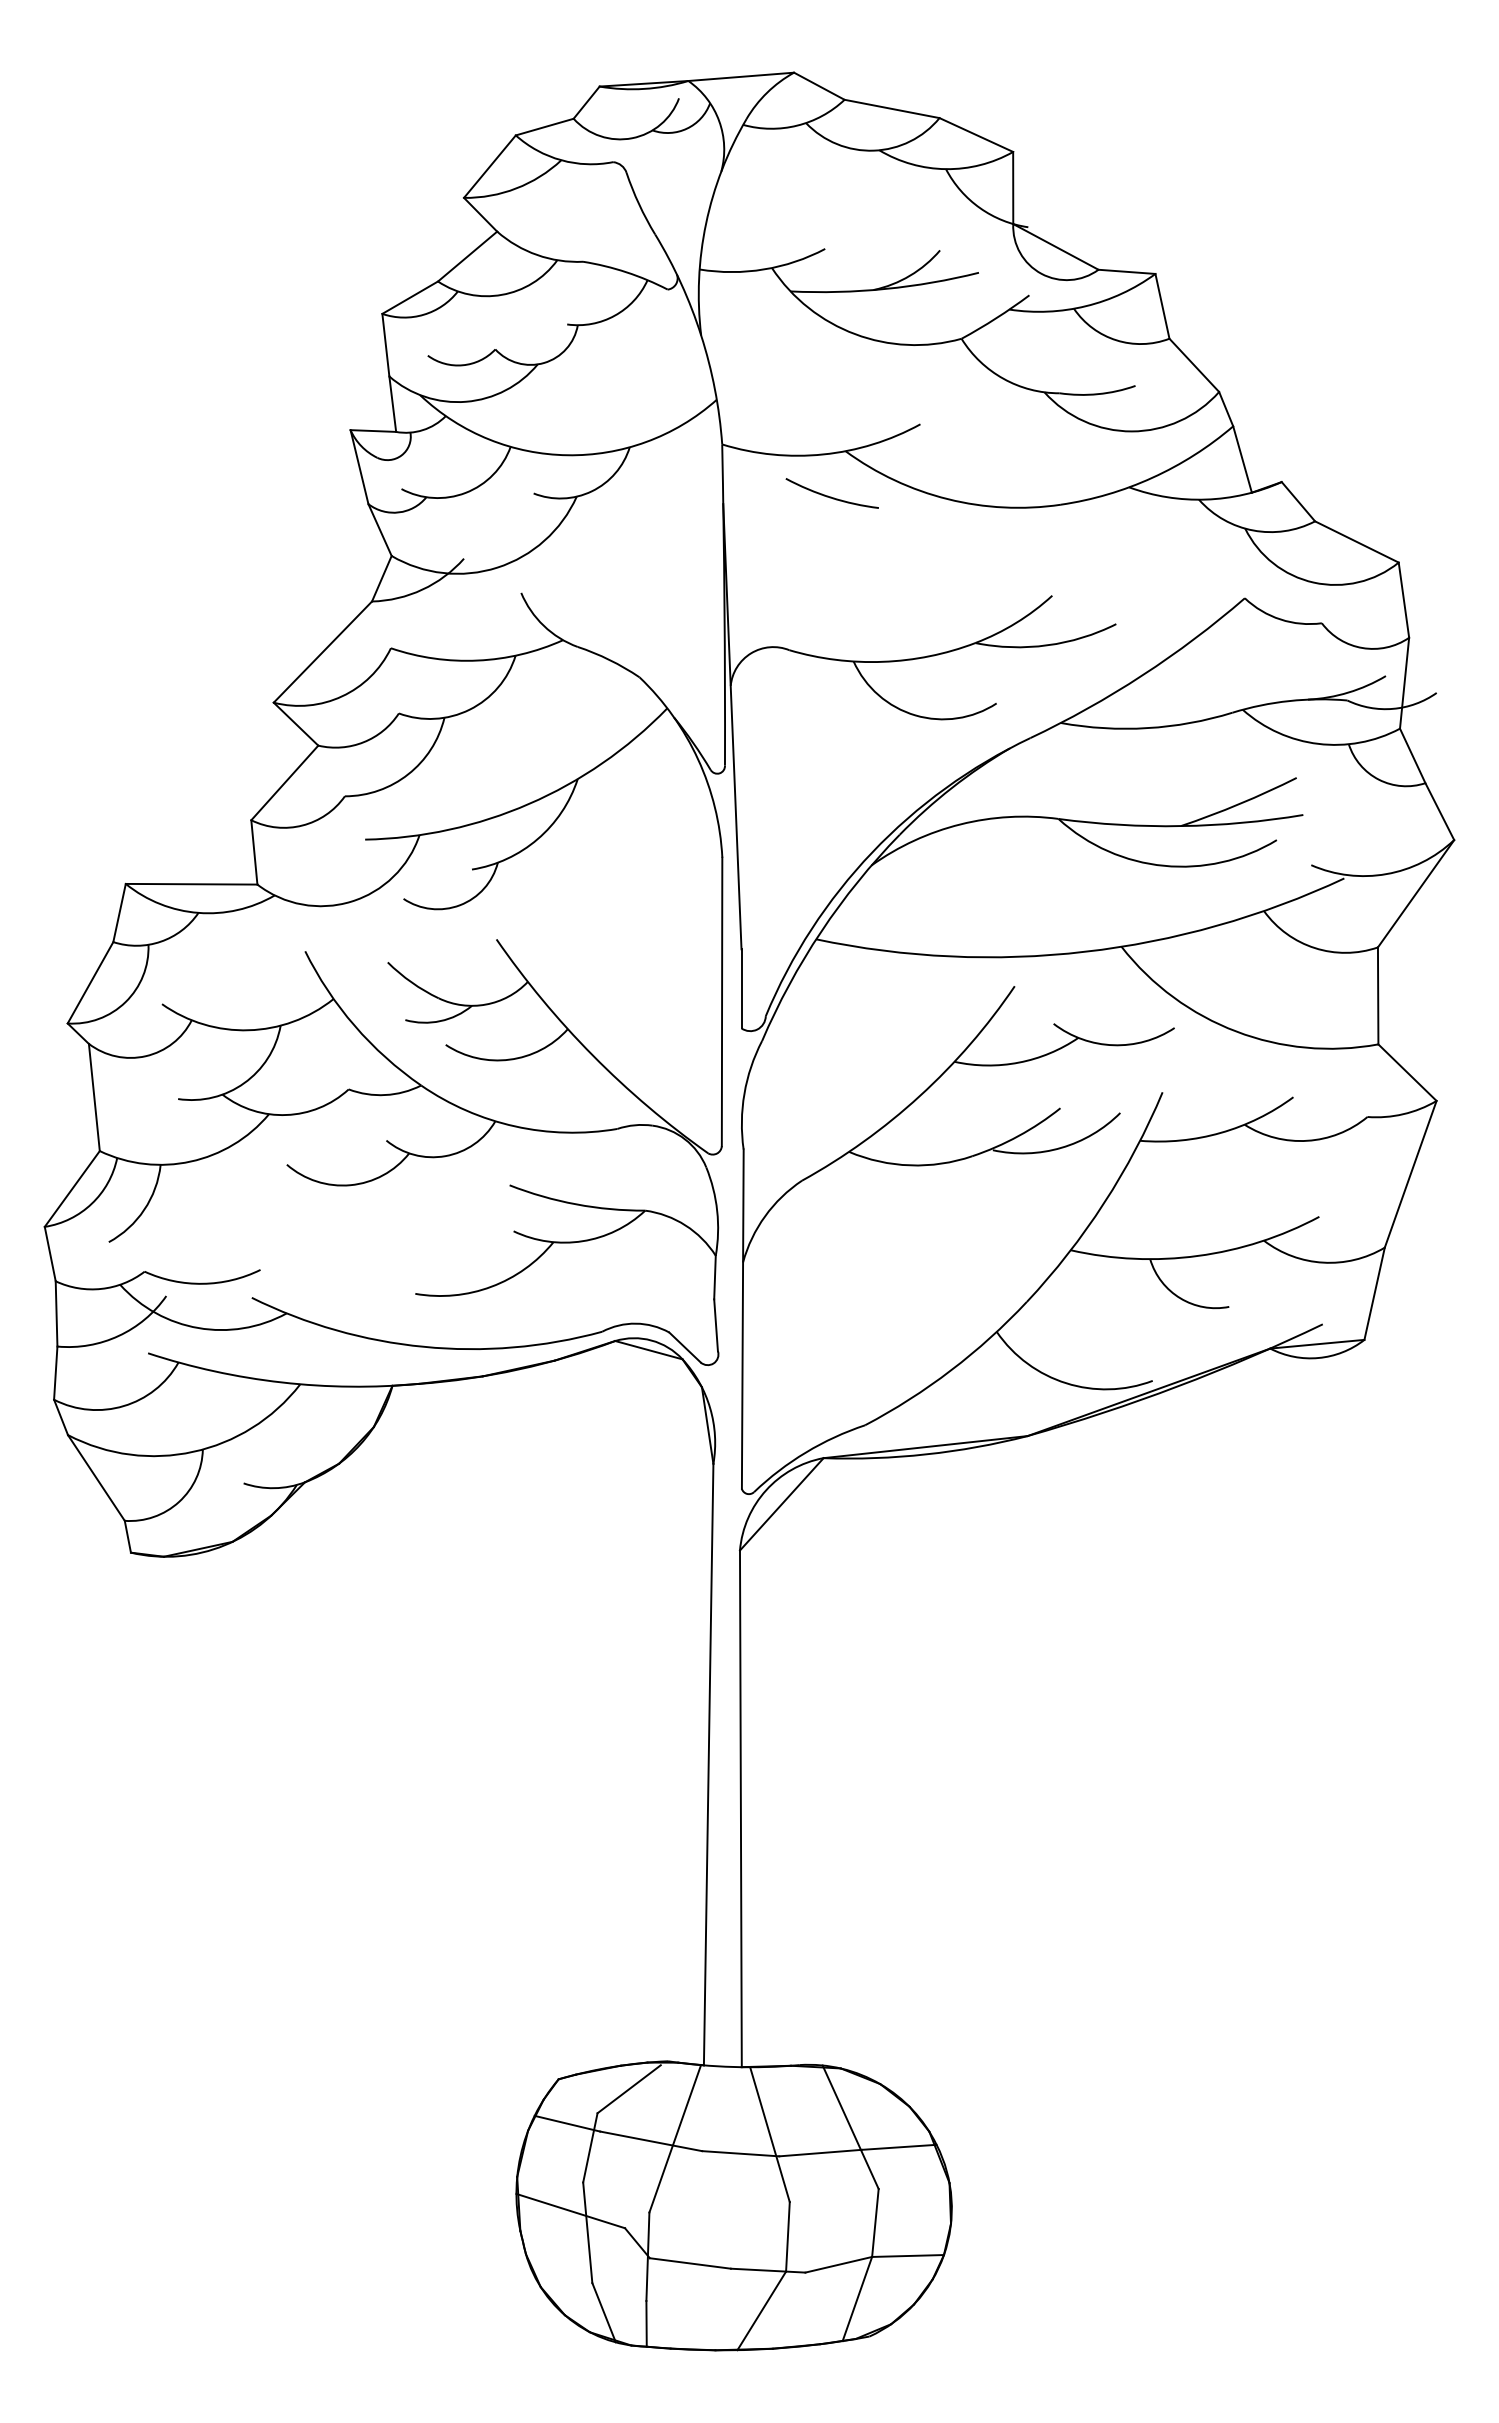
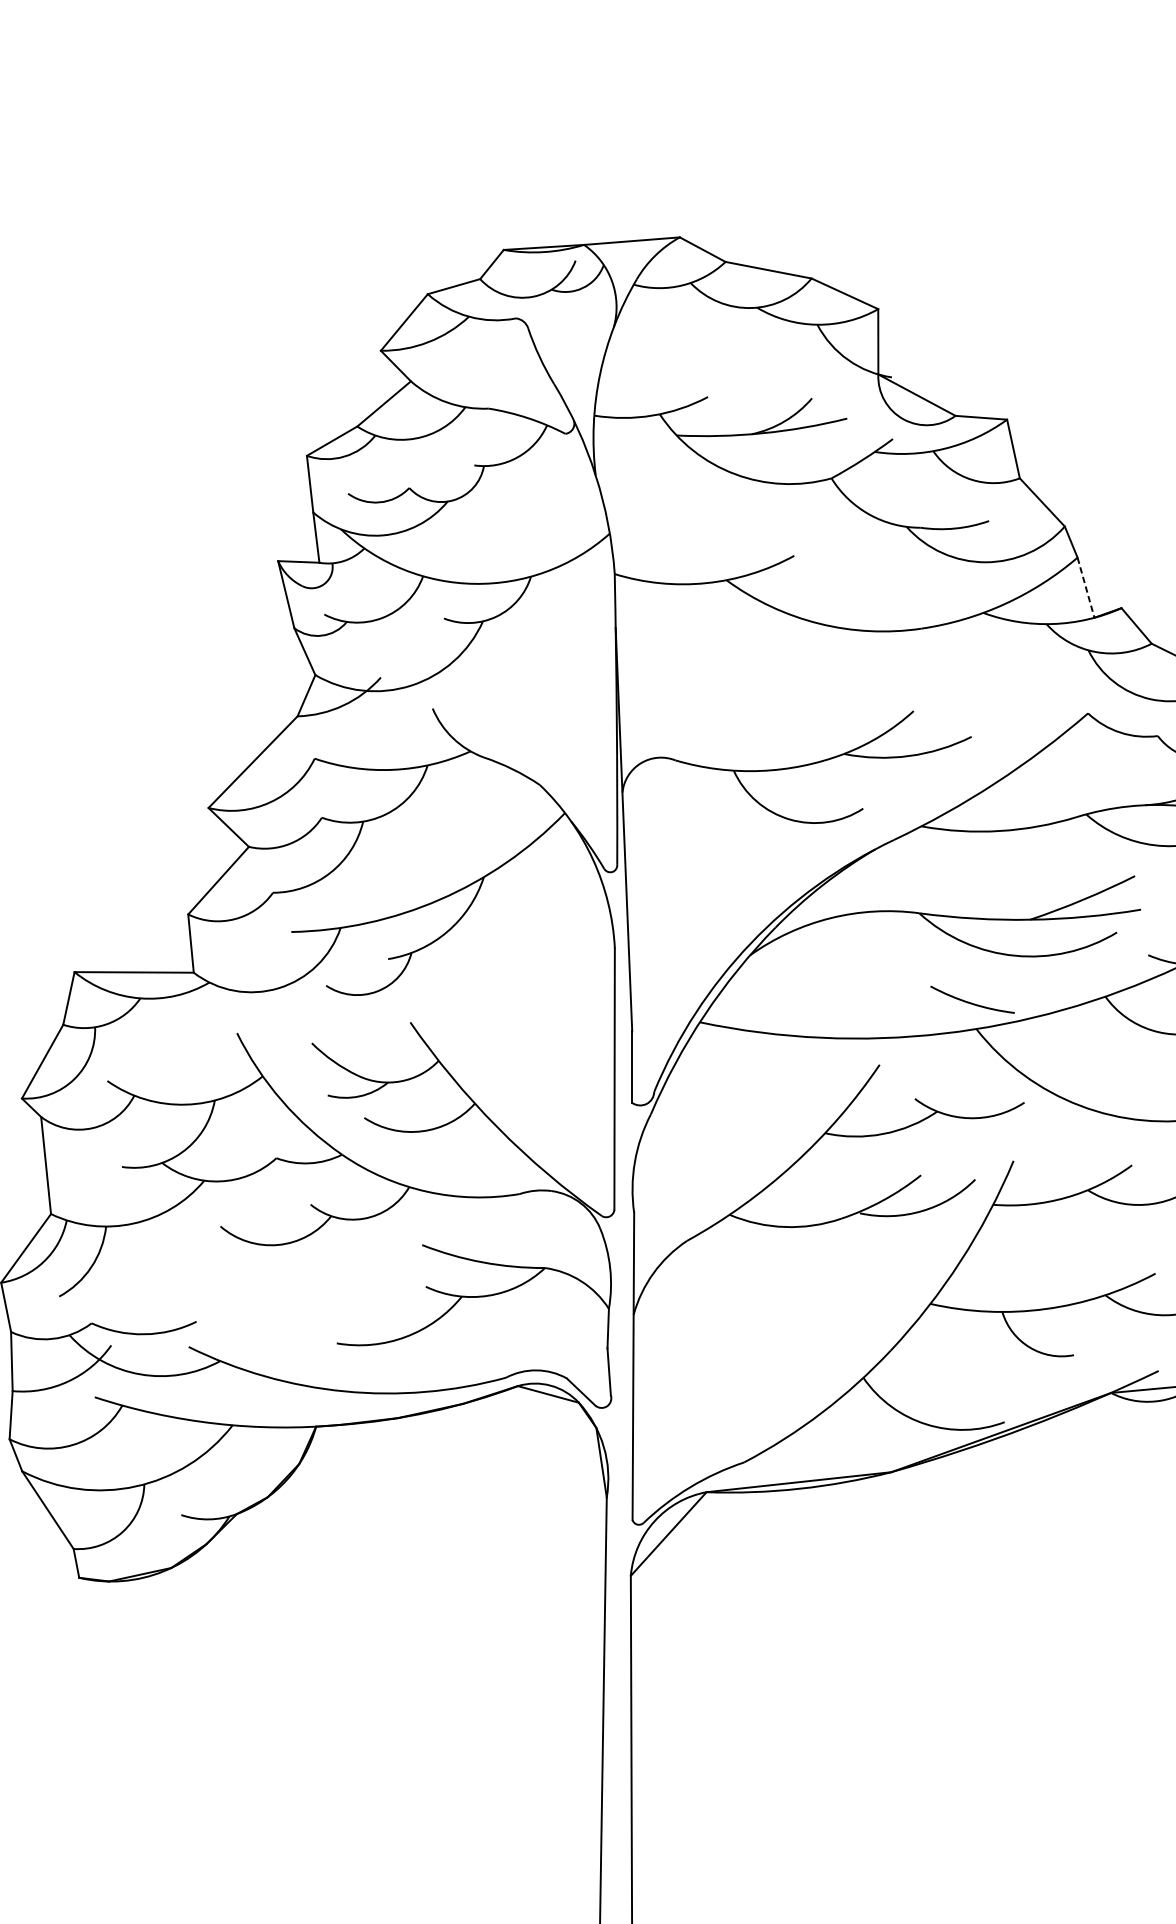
line: (1242, 460) -> (1085, 588), solid -> dashed
arc: (831, 496) -> (971, 1002), moved

